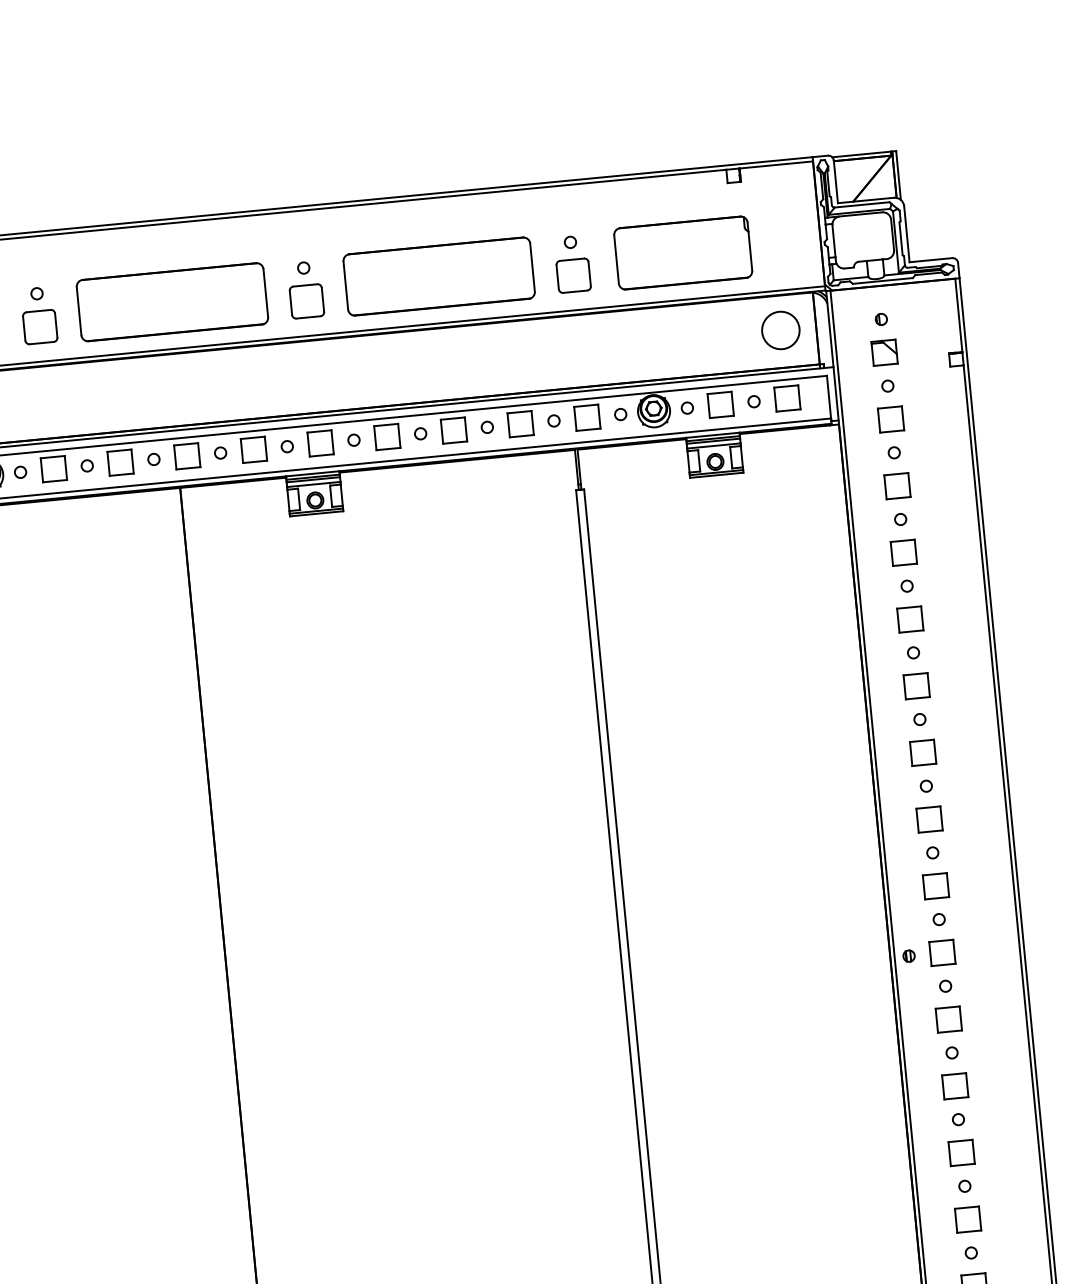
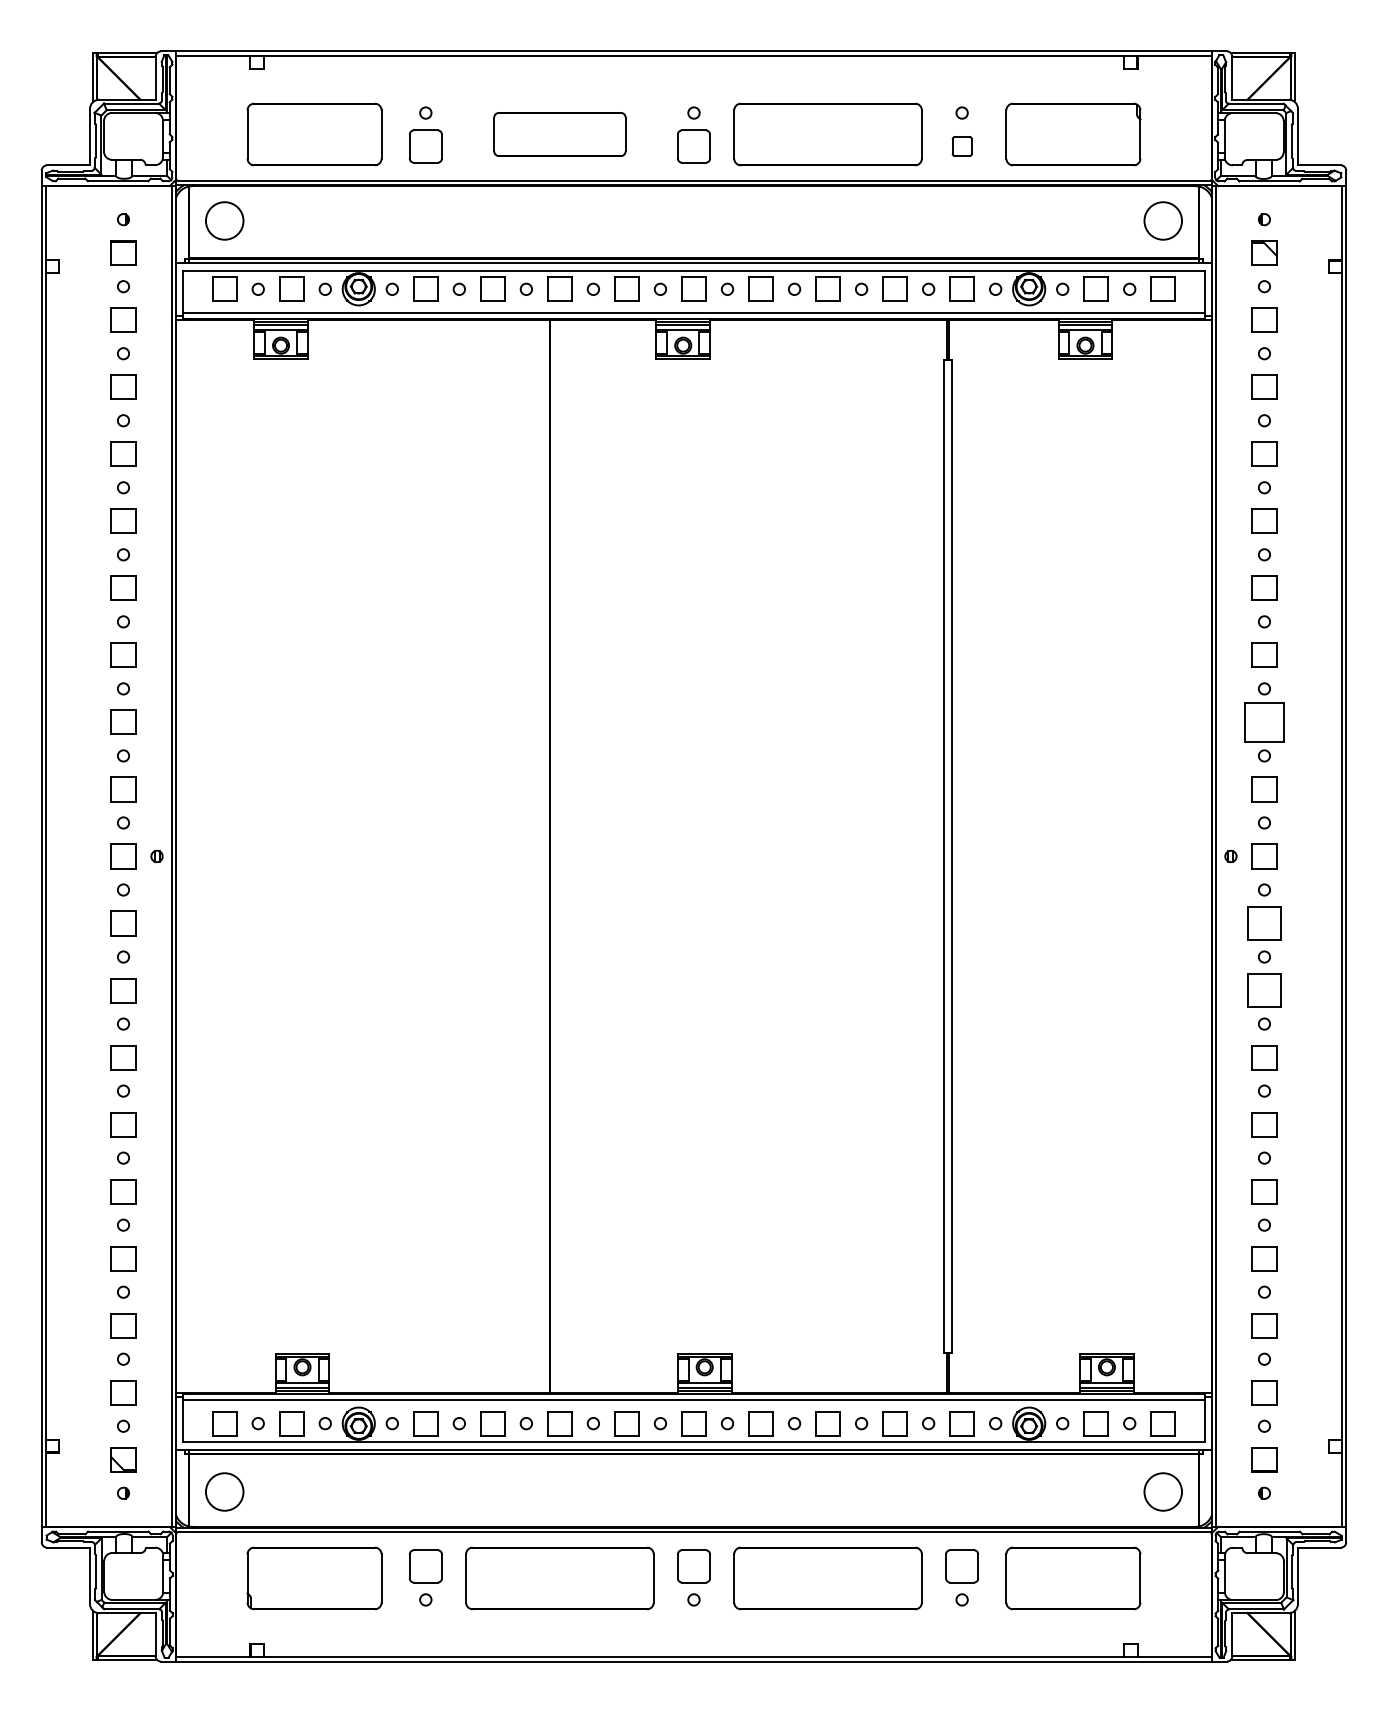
part: (574, 275) -> (962, 146), size x0.6
part: (172, 302) -> (559, 134), size x0.7
part: (929, 818) -> (1264, 721), size x1.6
part: (948, 1019) -> (1264, 923), size x1.4
part: (955, 1086) -> (1264, 990), size x1.4

